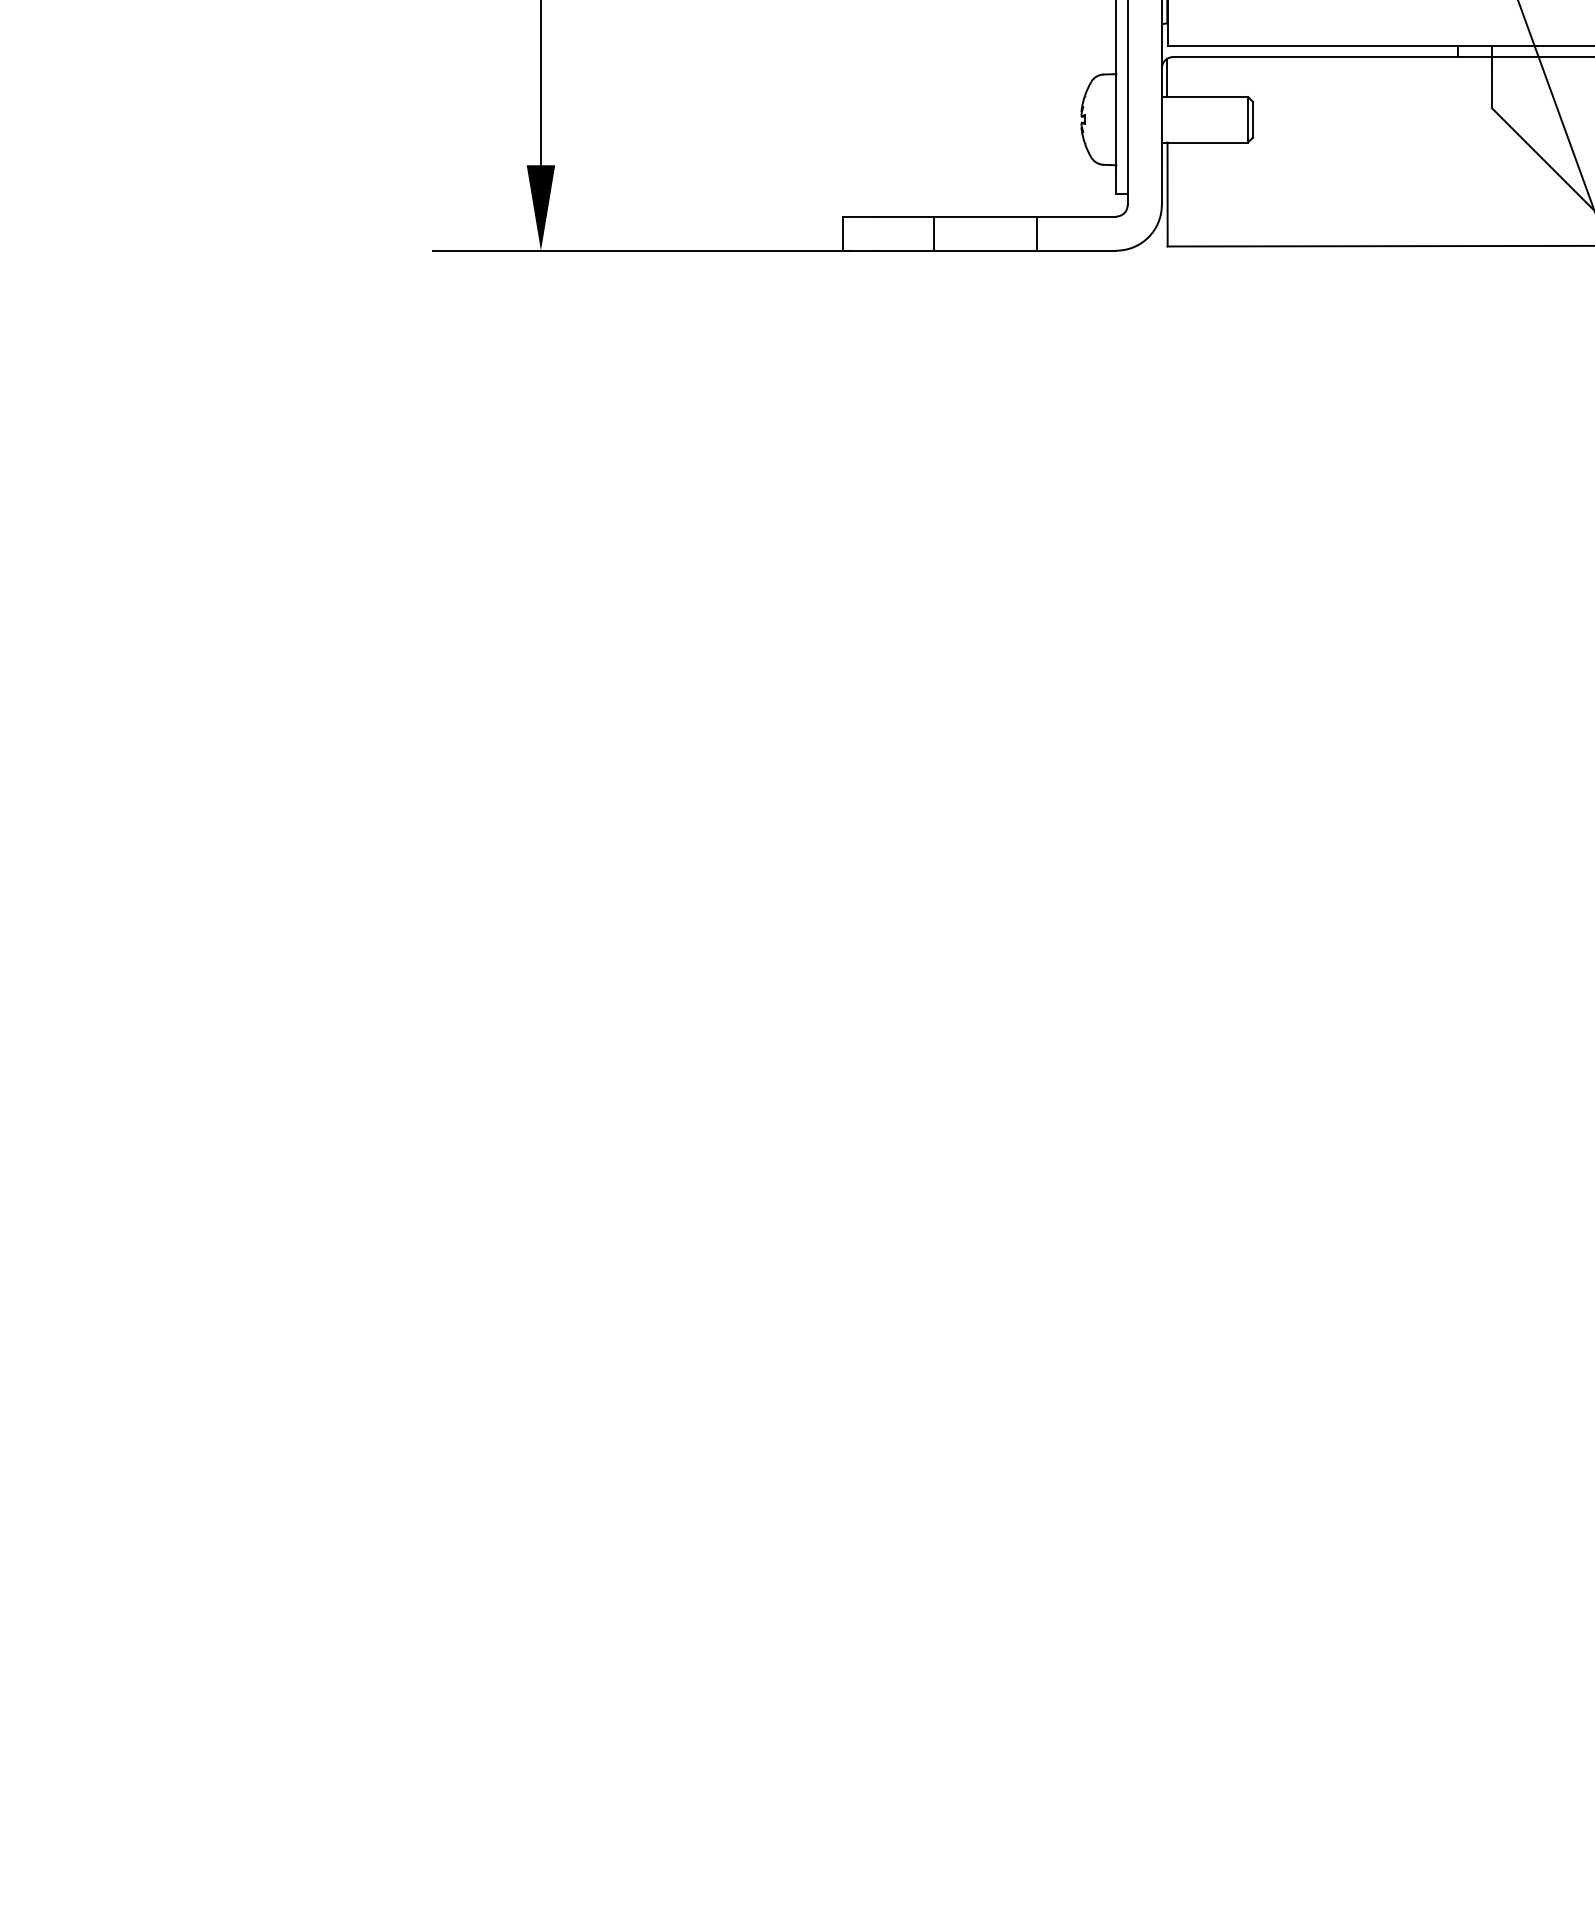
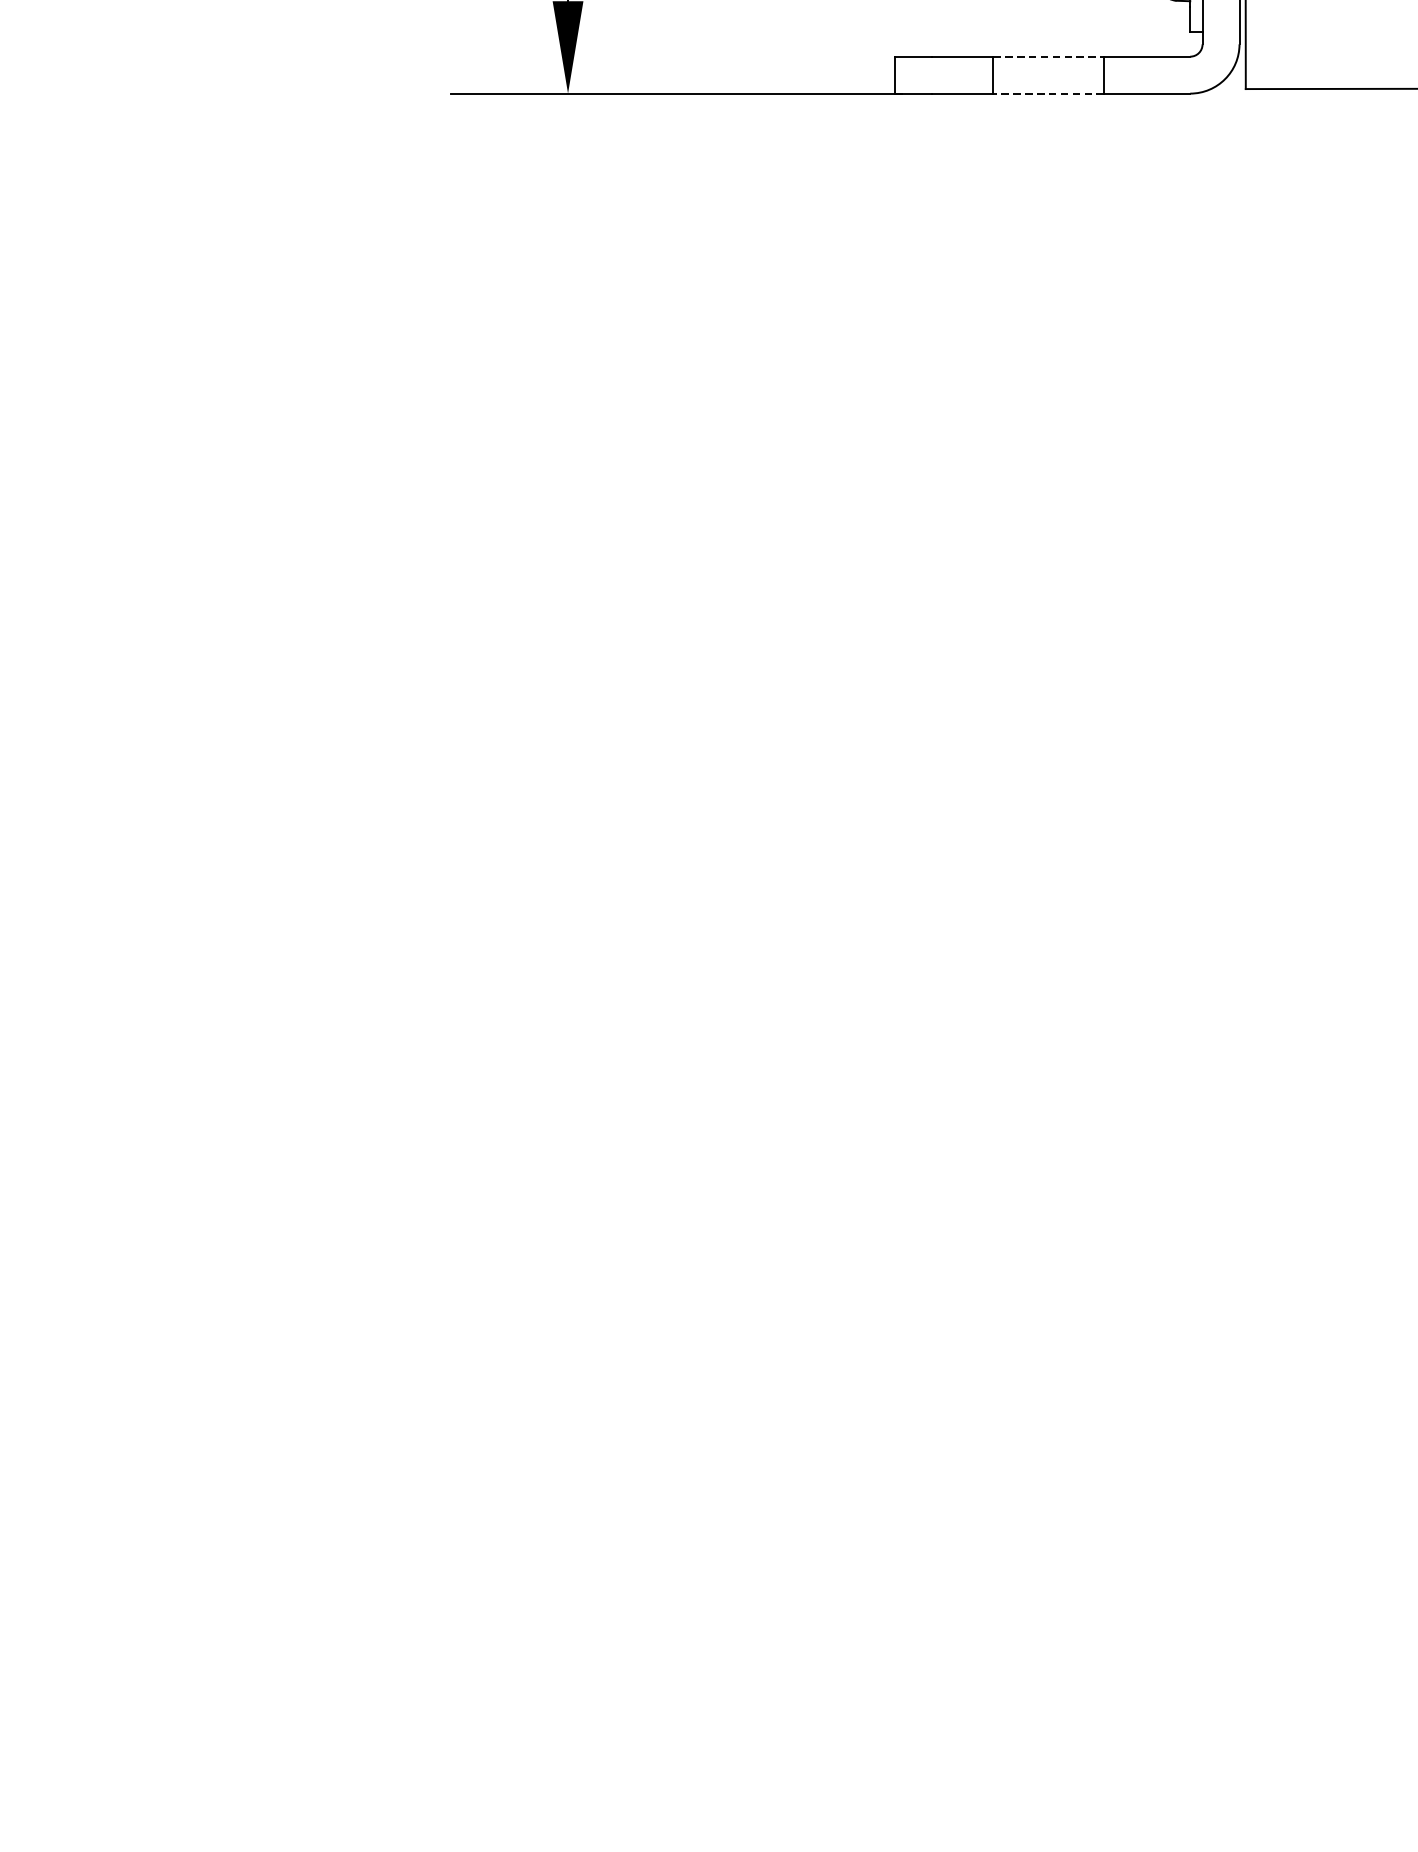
line: (985, 216) -> (1048, 56), solid -> dashed
line: (984, 250) -> (1047, 93), solid -> dashed

